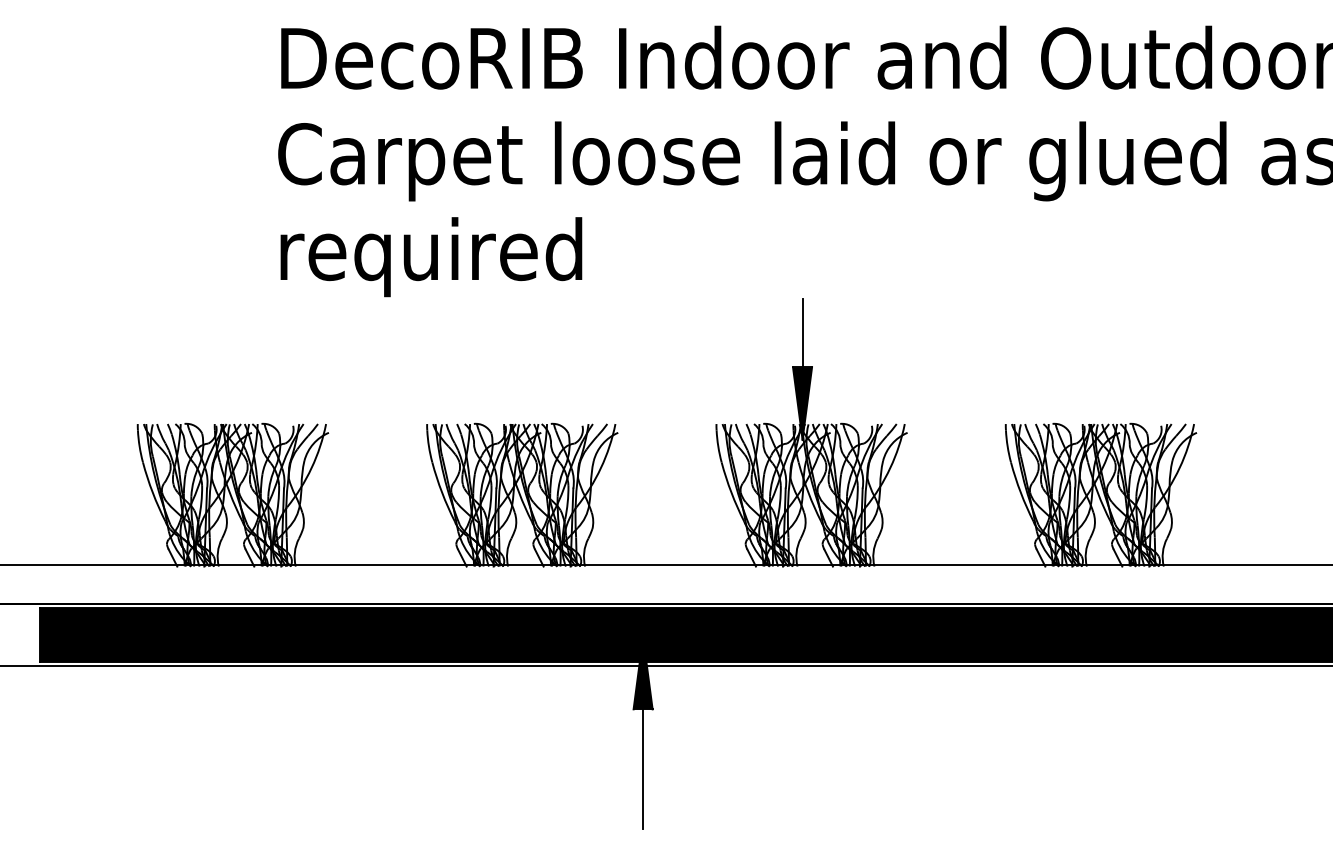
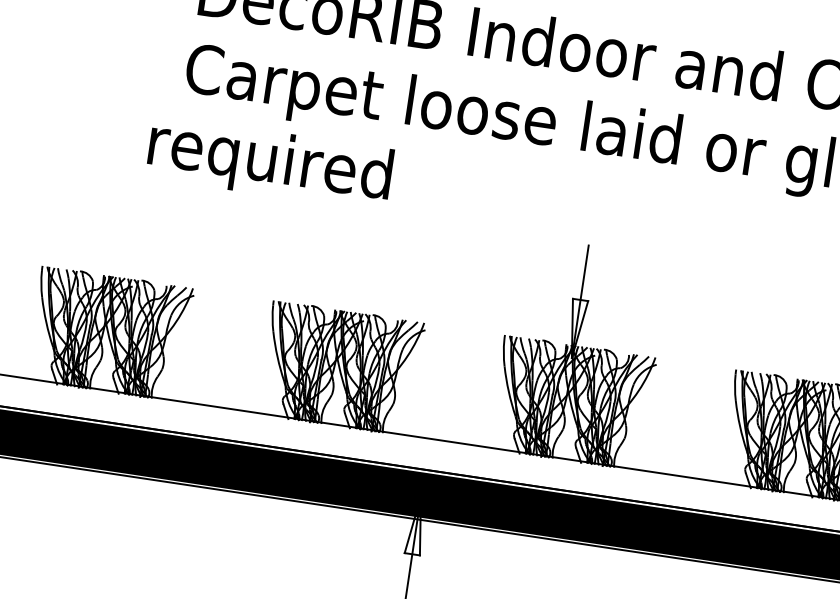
text: (431, 257) -> (270, 163), moved
fill: (802, 403) -> (576, 328), removed
fill: (642, 673) -> (416, 525), removed

